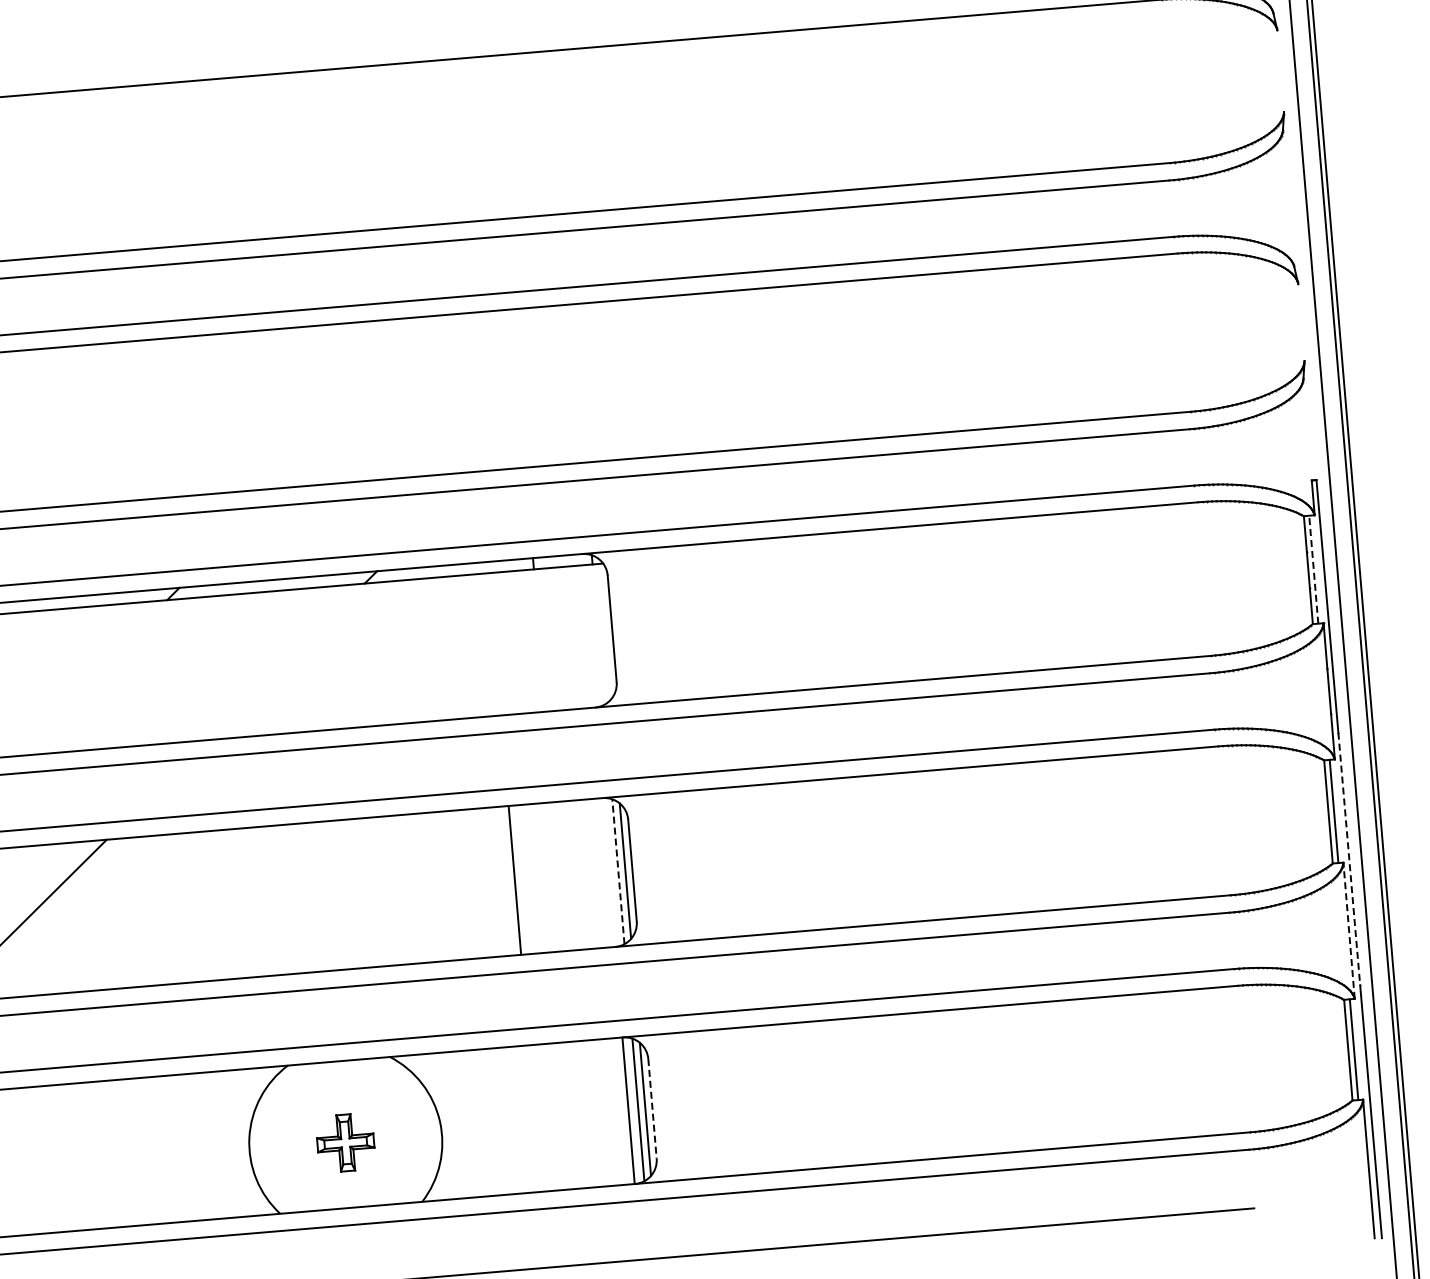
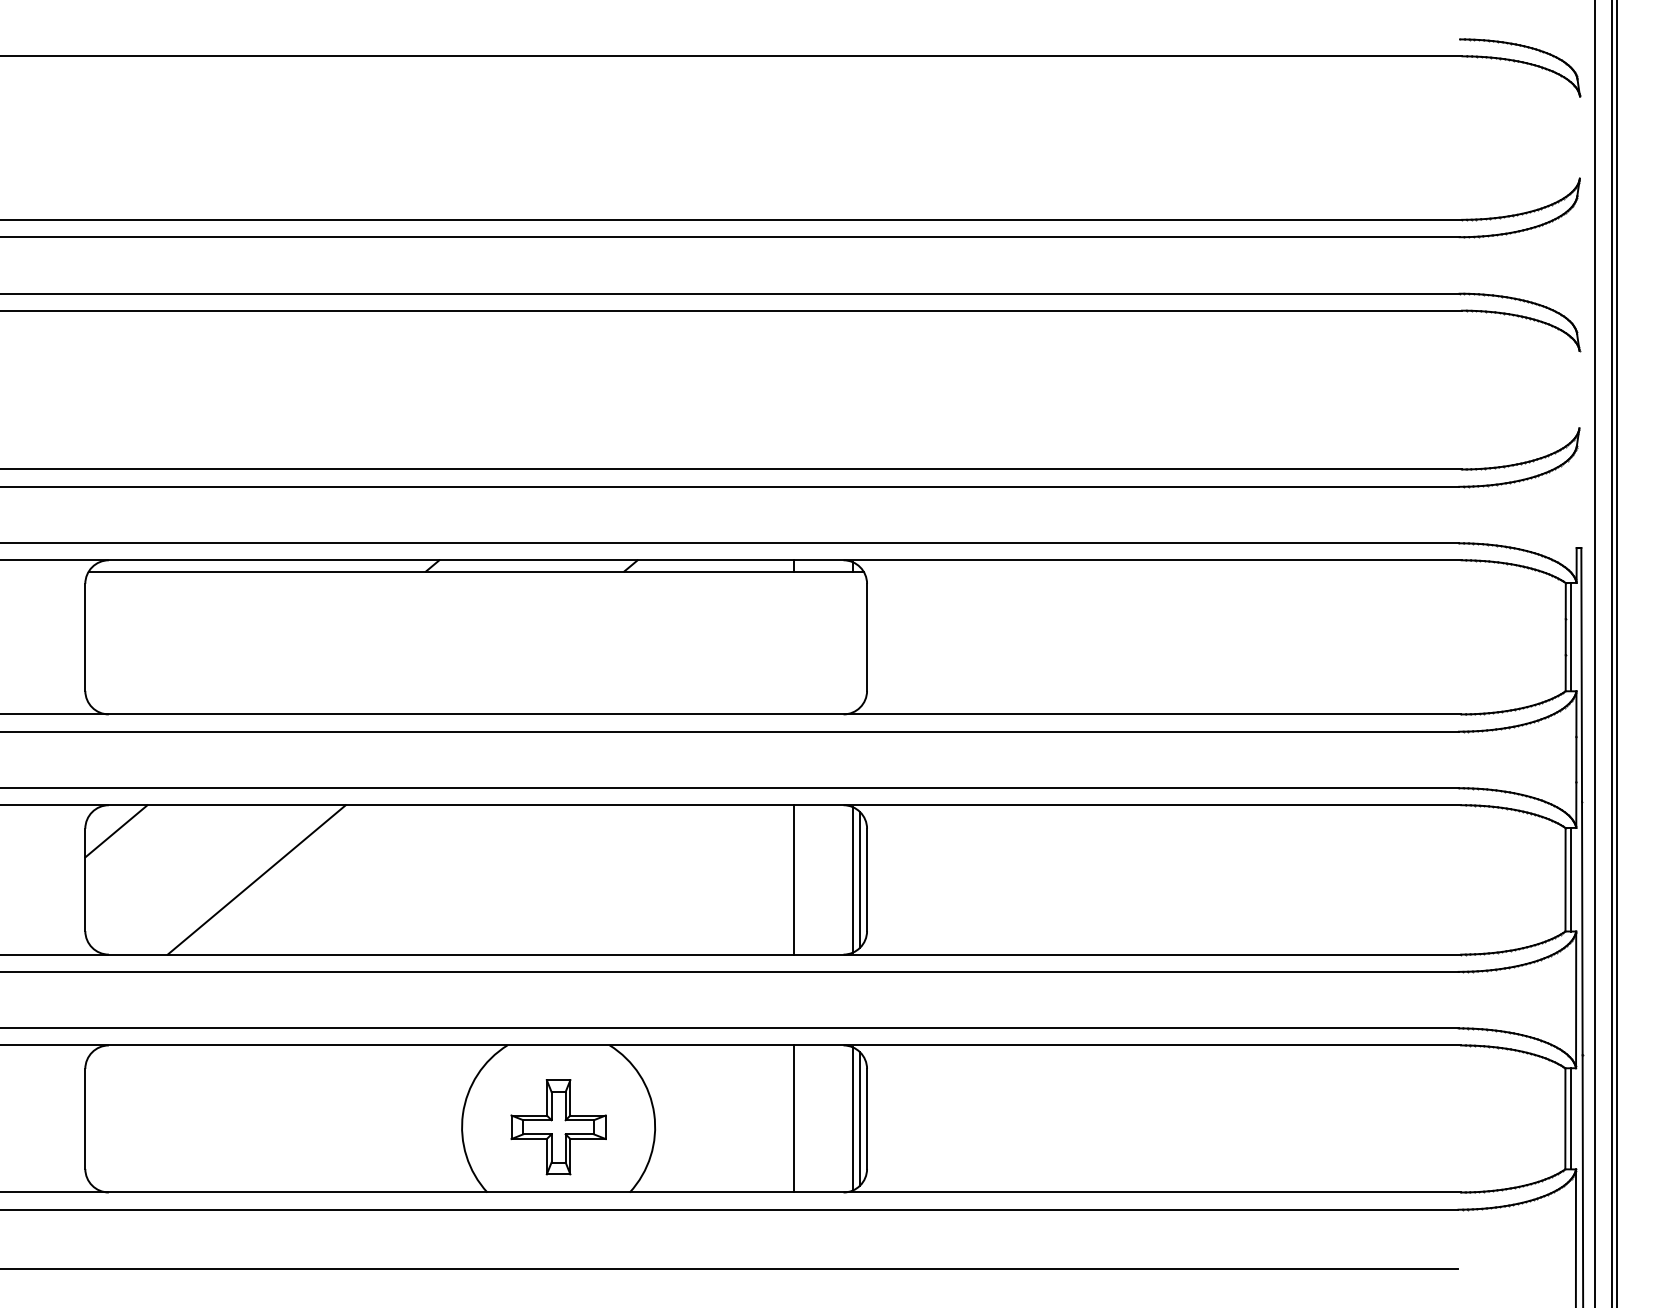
line: (1314, 570) -> (1571, 637), dashed -> solid
line: (1349, 859) -> (1582, 928), dashed -> solid
line: (617, 871) -> (852, 879), dashed -> solid
line: (515, 879) -> (794, 879), moved
line: (1349, 930) -> (1576, 999), dashed -> solid
line: (652, 1108) -> (867, 1118), dashed -> solid
line: (628, 1110) -> (794, 1118), moved
part: (345, 1143) -> (558, 1127), size x1.67

